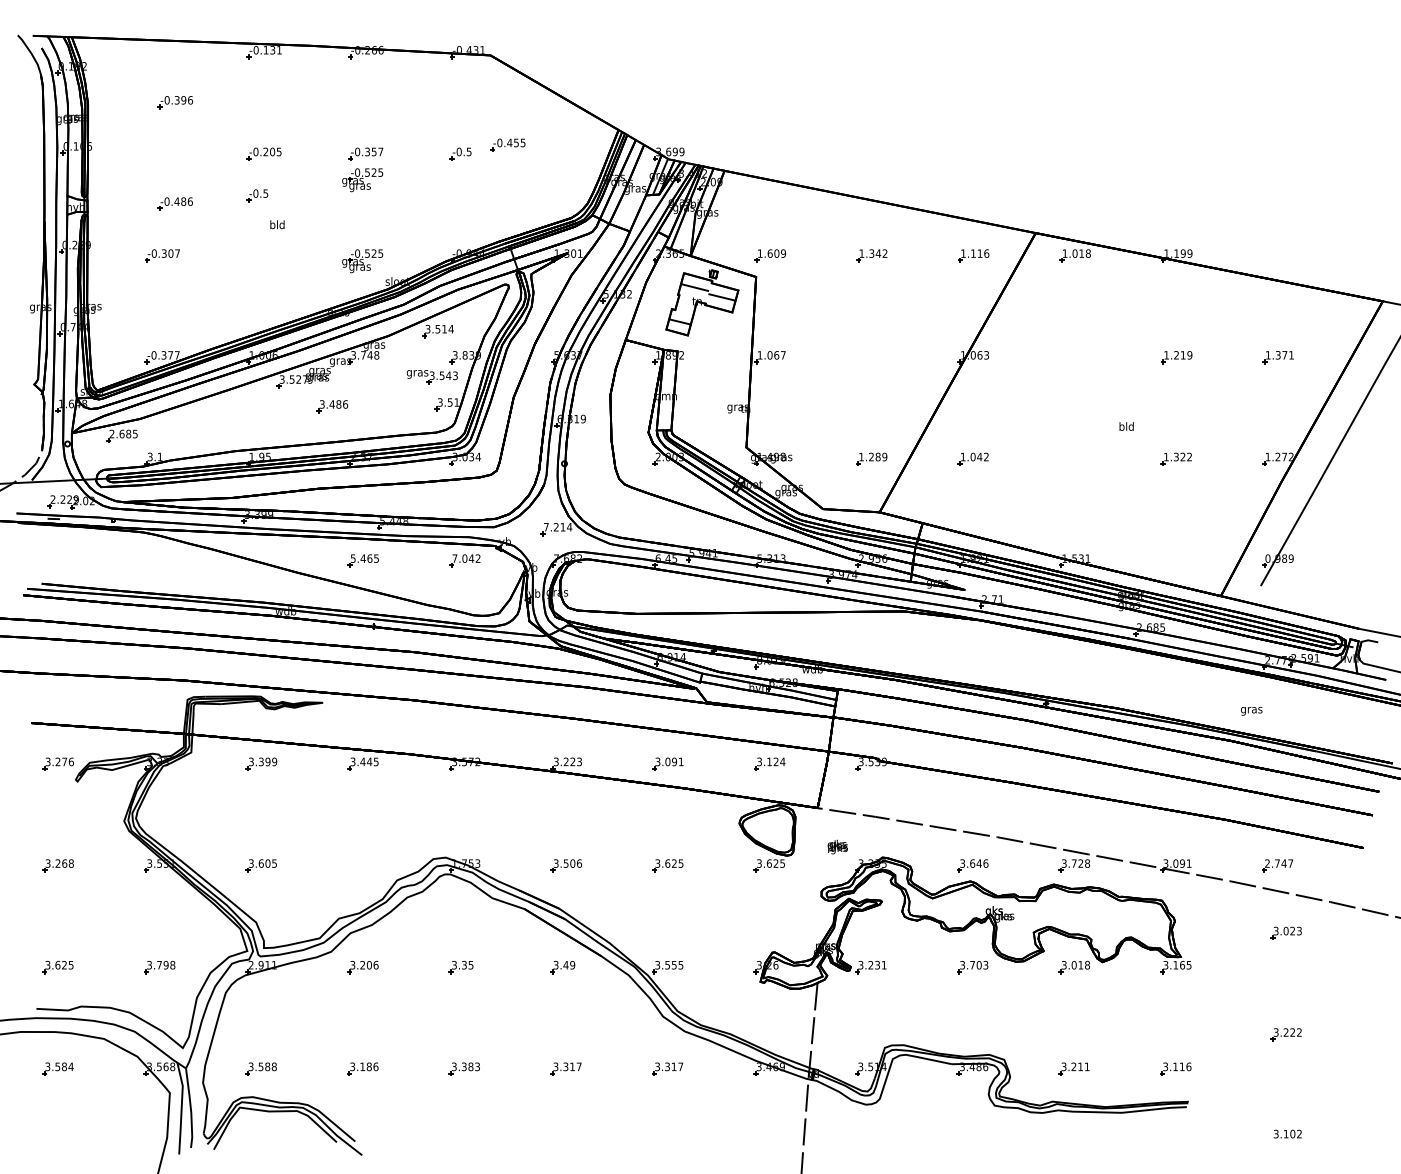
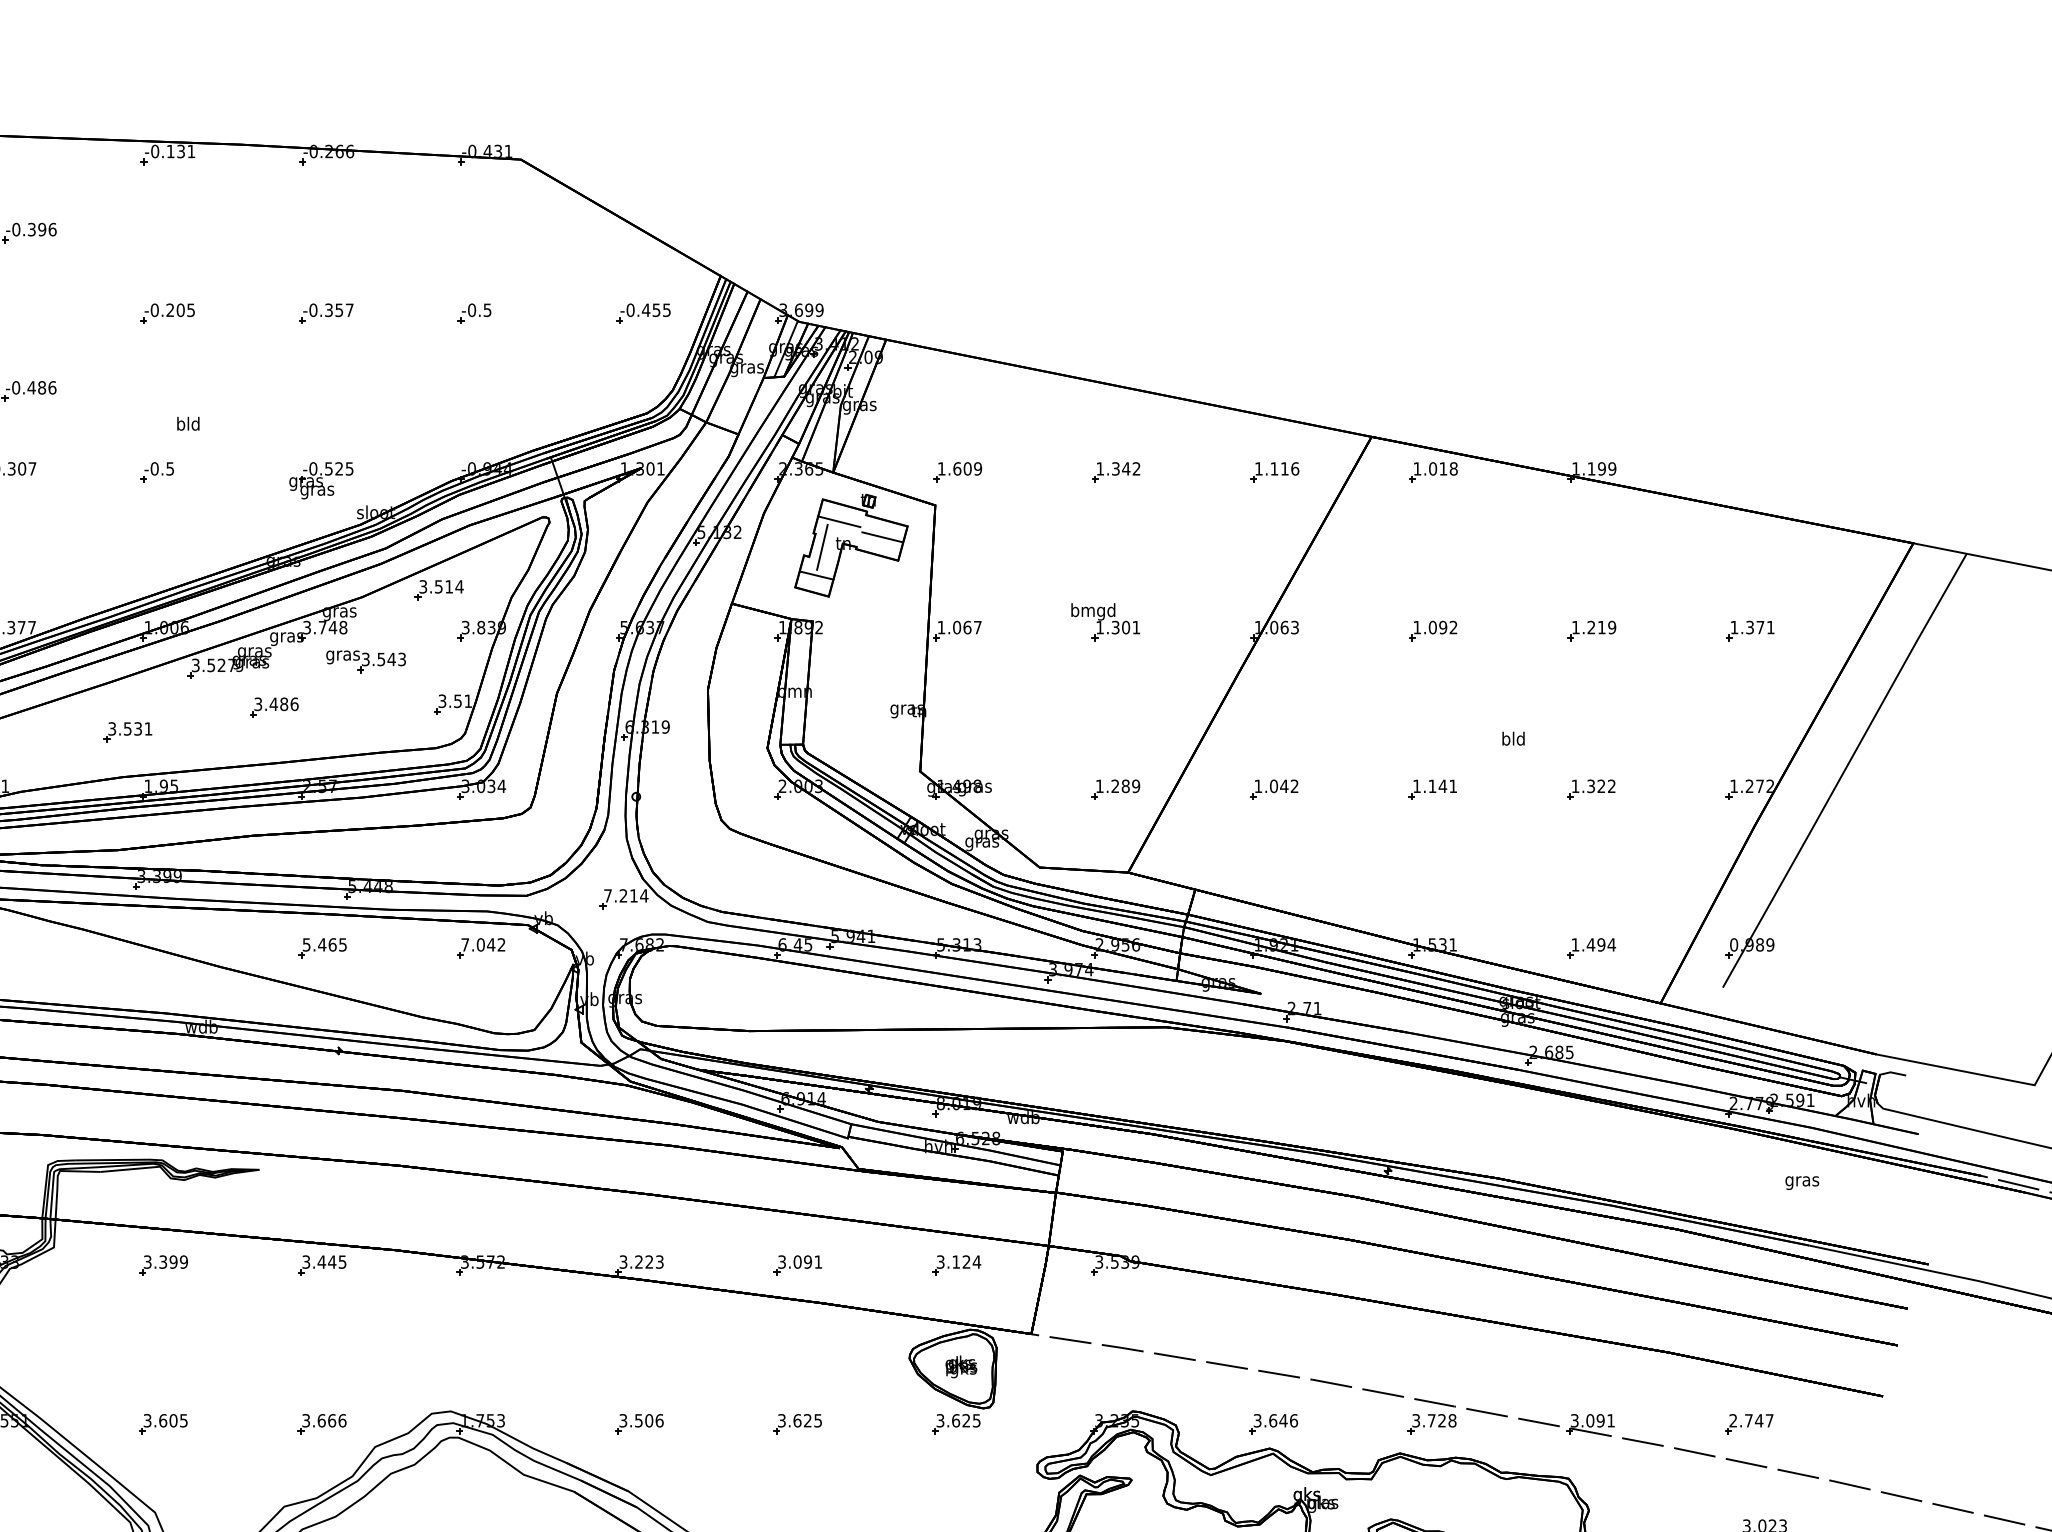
part: (507, 144) -> (642, 312), moved
part: (362, 180) -> (321, 354), removed
part: (257, 195) -> (157, 471), moved
line: (683, 303) -> (821, 546), added
part: (865, 351) -> (1106, 621), added
part: (1074, 357) -> (1432, 630), added
part: (431, 377) -> (364, 662), moved
part: (238, 422) -> (127, 732), added
part: (1074, 458) -> (1432, 788), added
part: (1176, 560) -> (1591, 947), added
text: (1251, 711) -> (1801, 1183), moved
text: (837, 846) -> (960, 1365), moved
part: (362, 865) -> (321, 1423), added

